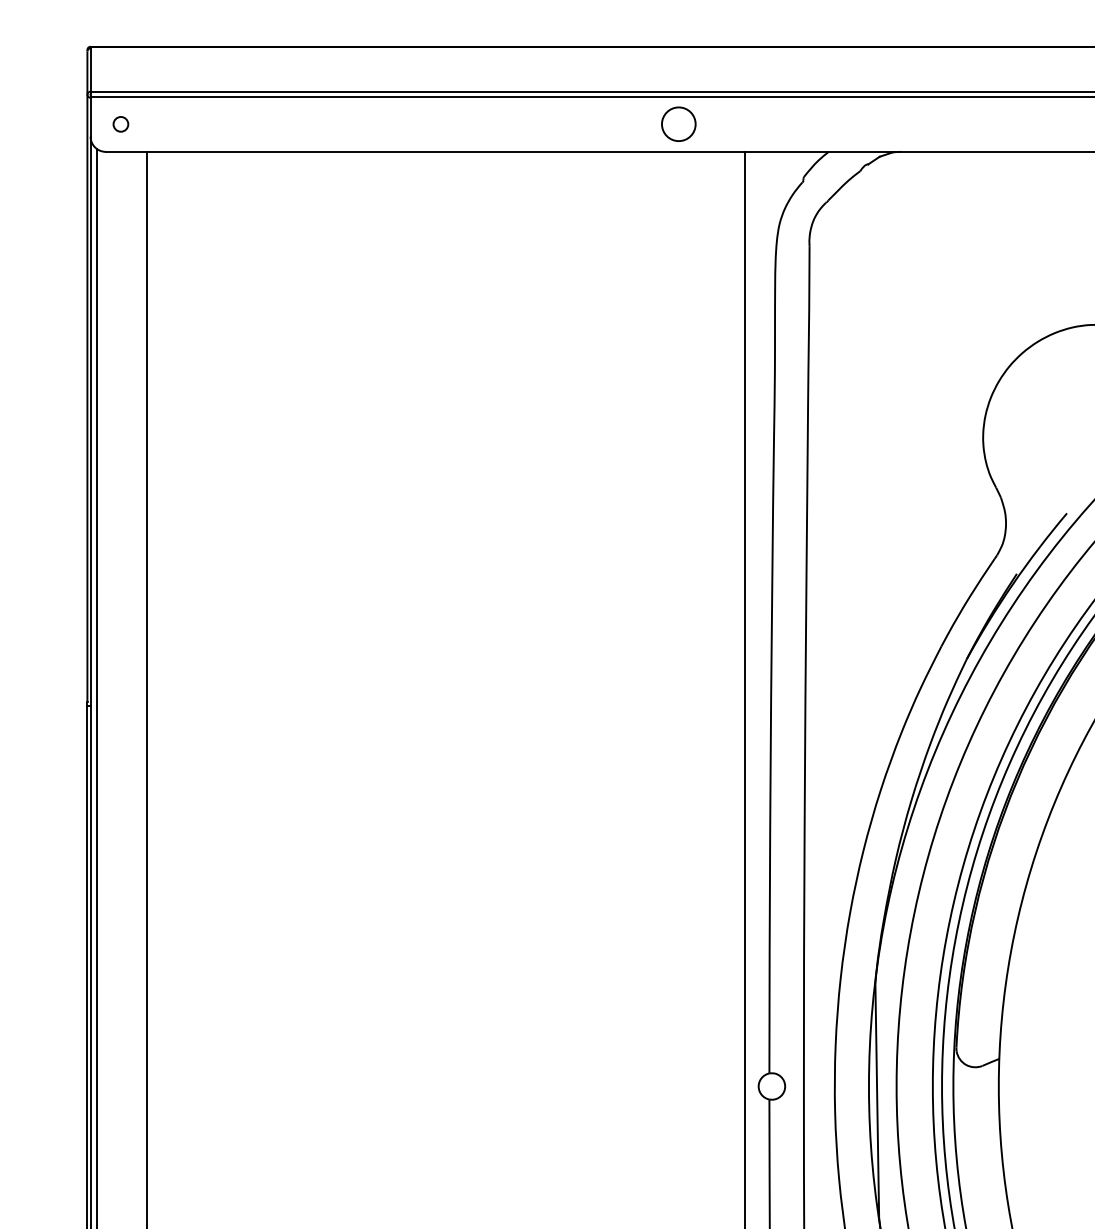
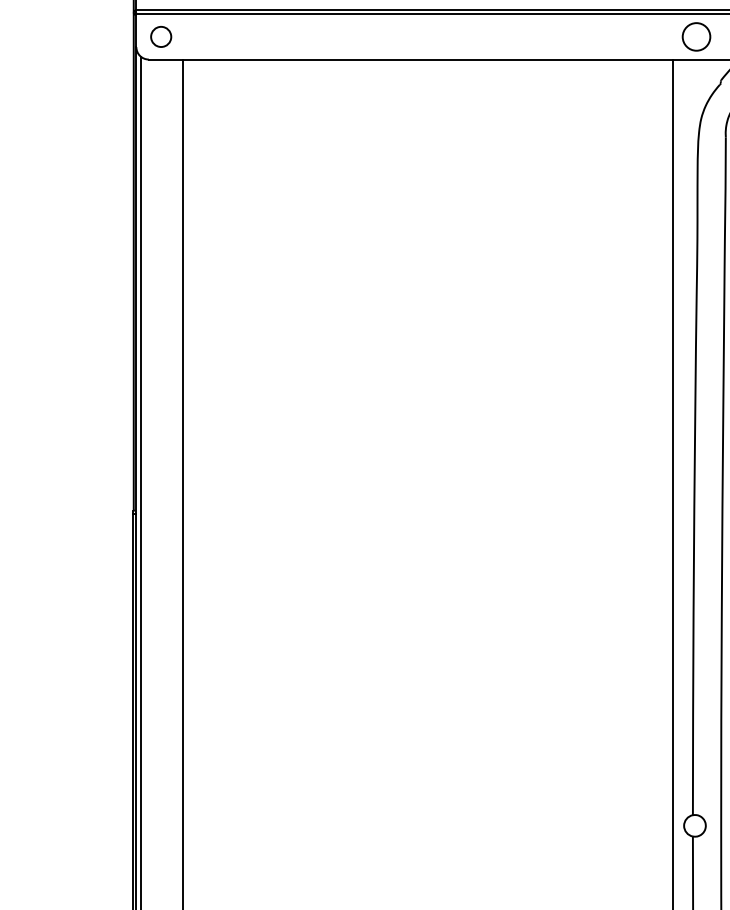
circle: (678, 123) -> (696, 36), moved
circle: (120, 124) -> (160, 37), size x1.67

